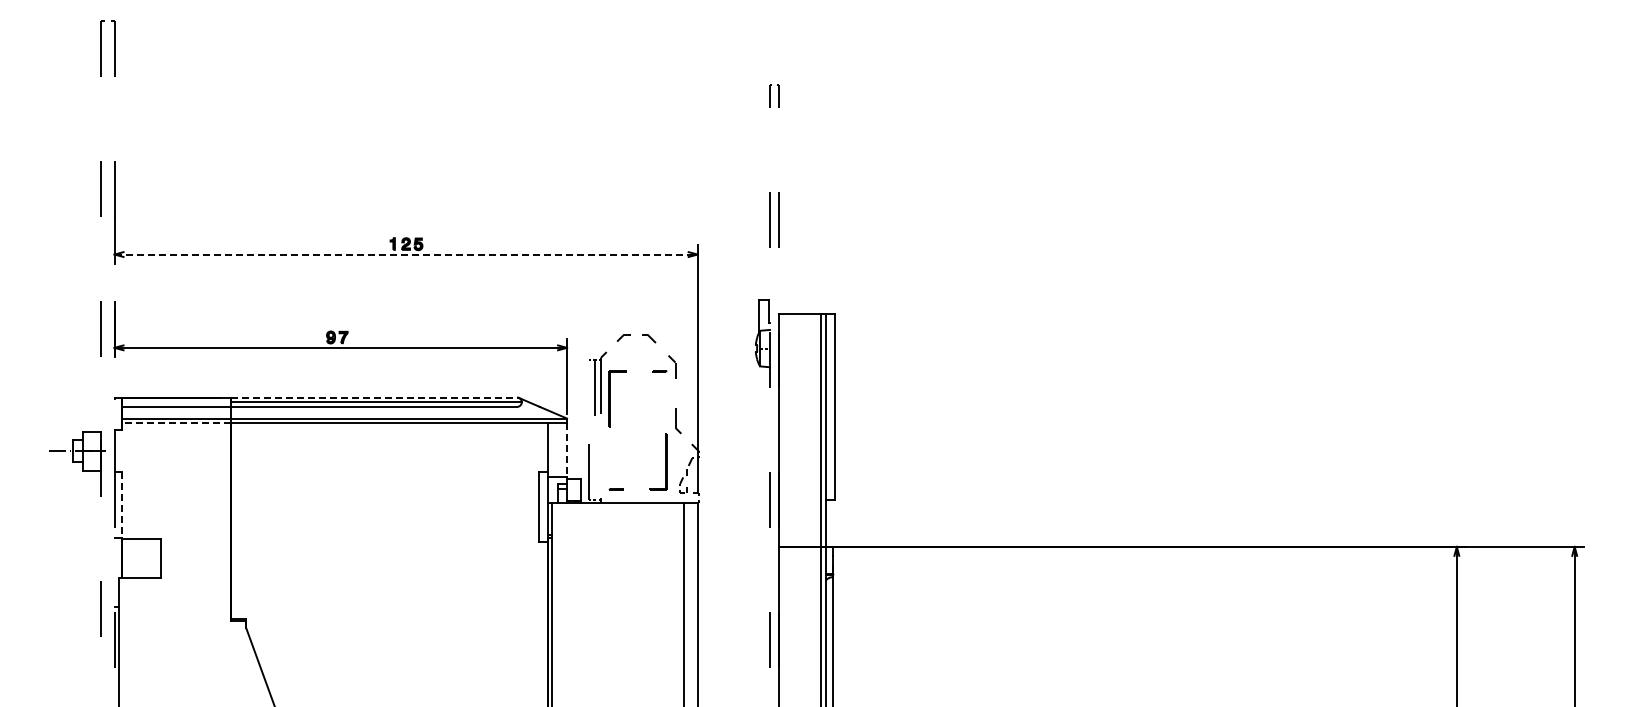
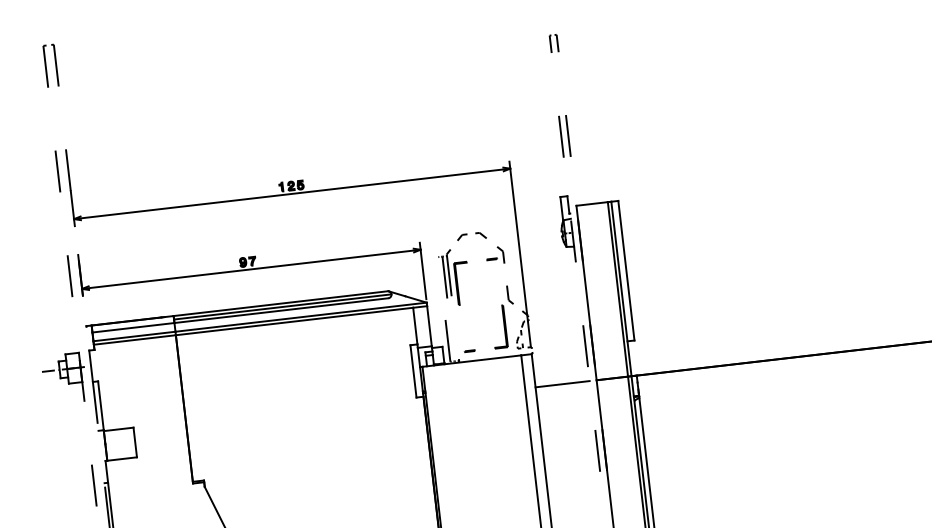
line: (406, 254) -> (292, 193), dashed -> solid
line: (375, 397) -> (281, 303), dashed -> solid
line: (176, 423) -> (135, 340), dashed -> solid
line: (567, 450) -> (429, 326), dashed -> solid
line: (121, 504) -> (100, 405), dashed -> solid
line: (733, 546) -> (562, 383), added

